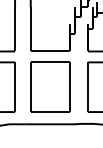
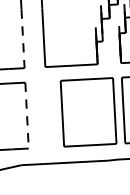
line: (15, 29) -> (23, 39), solid -> dashed
part: (50, 86) -> (88, 111), moved
line: (15, 87) -> (27, 115), solid -> dashed

